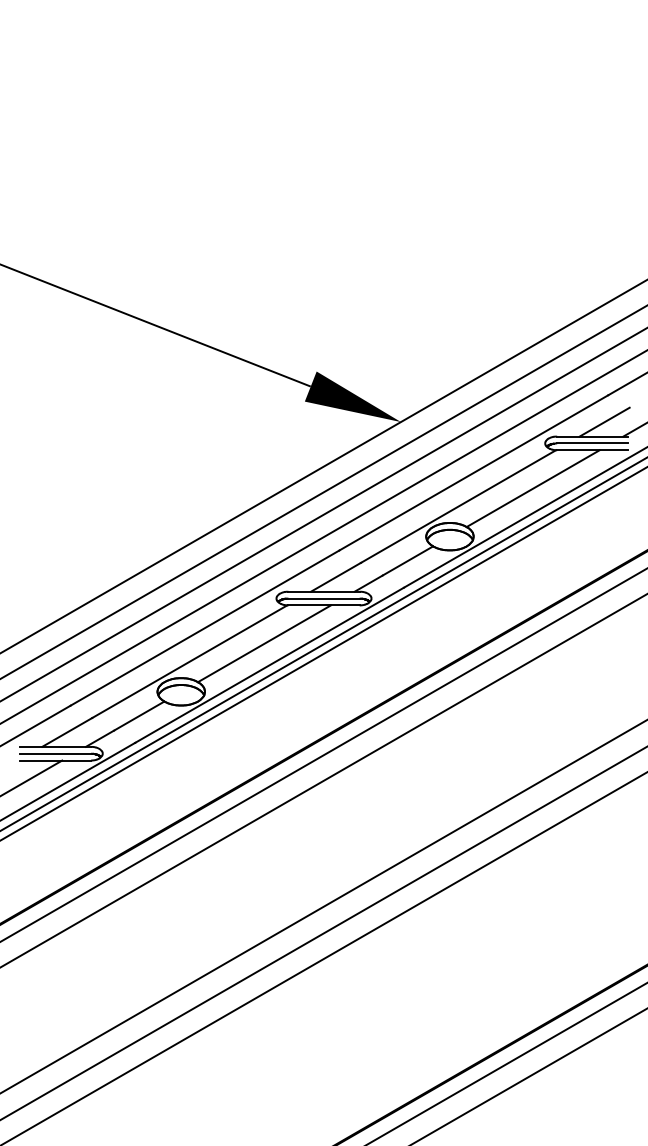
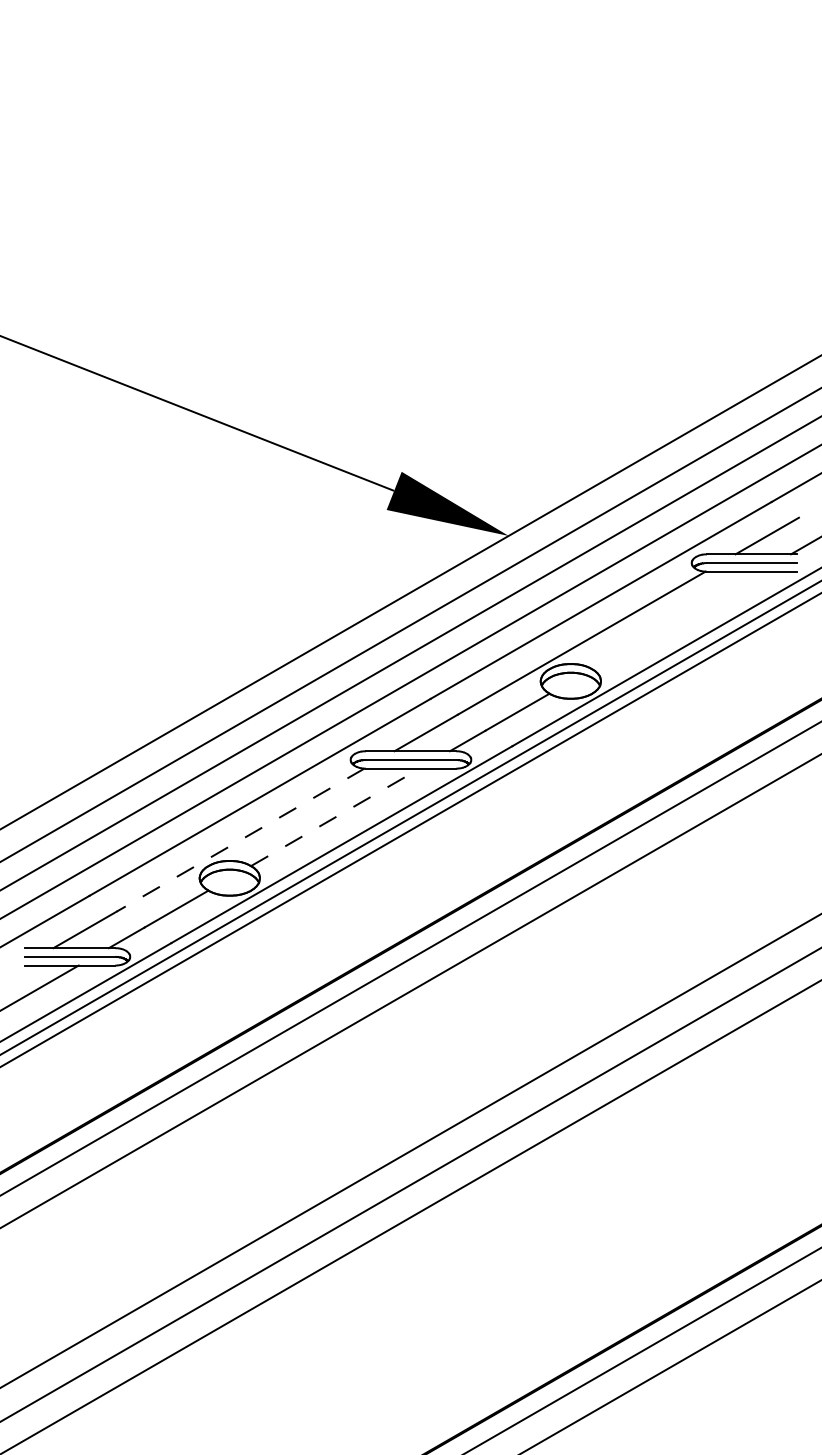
line: (533, 488) -> (676, 620), removed
line: (264, 643) -> (335, 817), solid -> dashed
line: (189, 662) -> (240, 840), solid -> dashed

